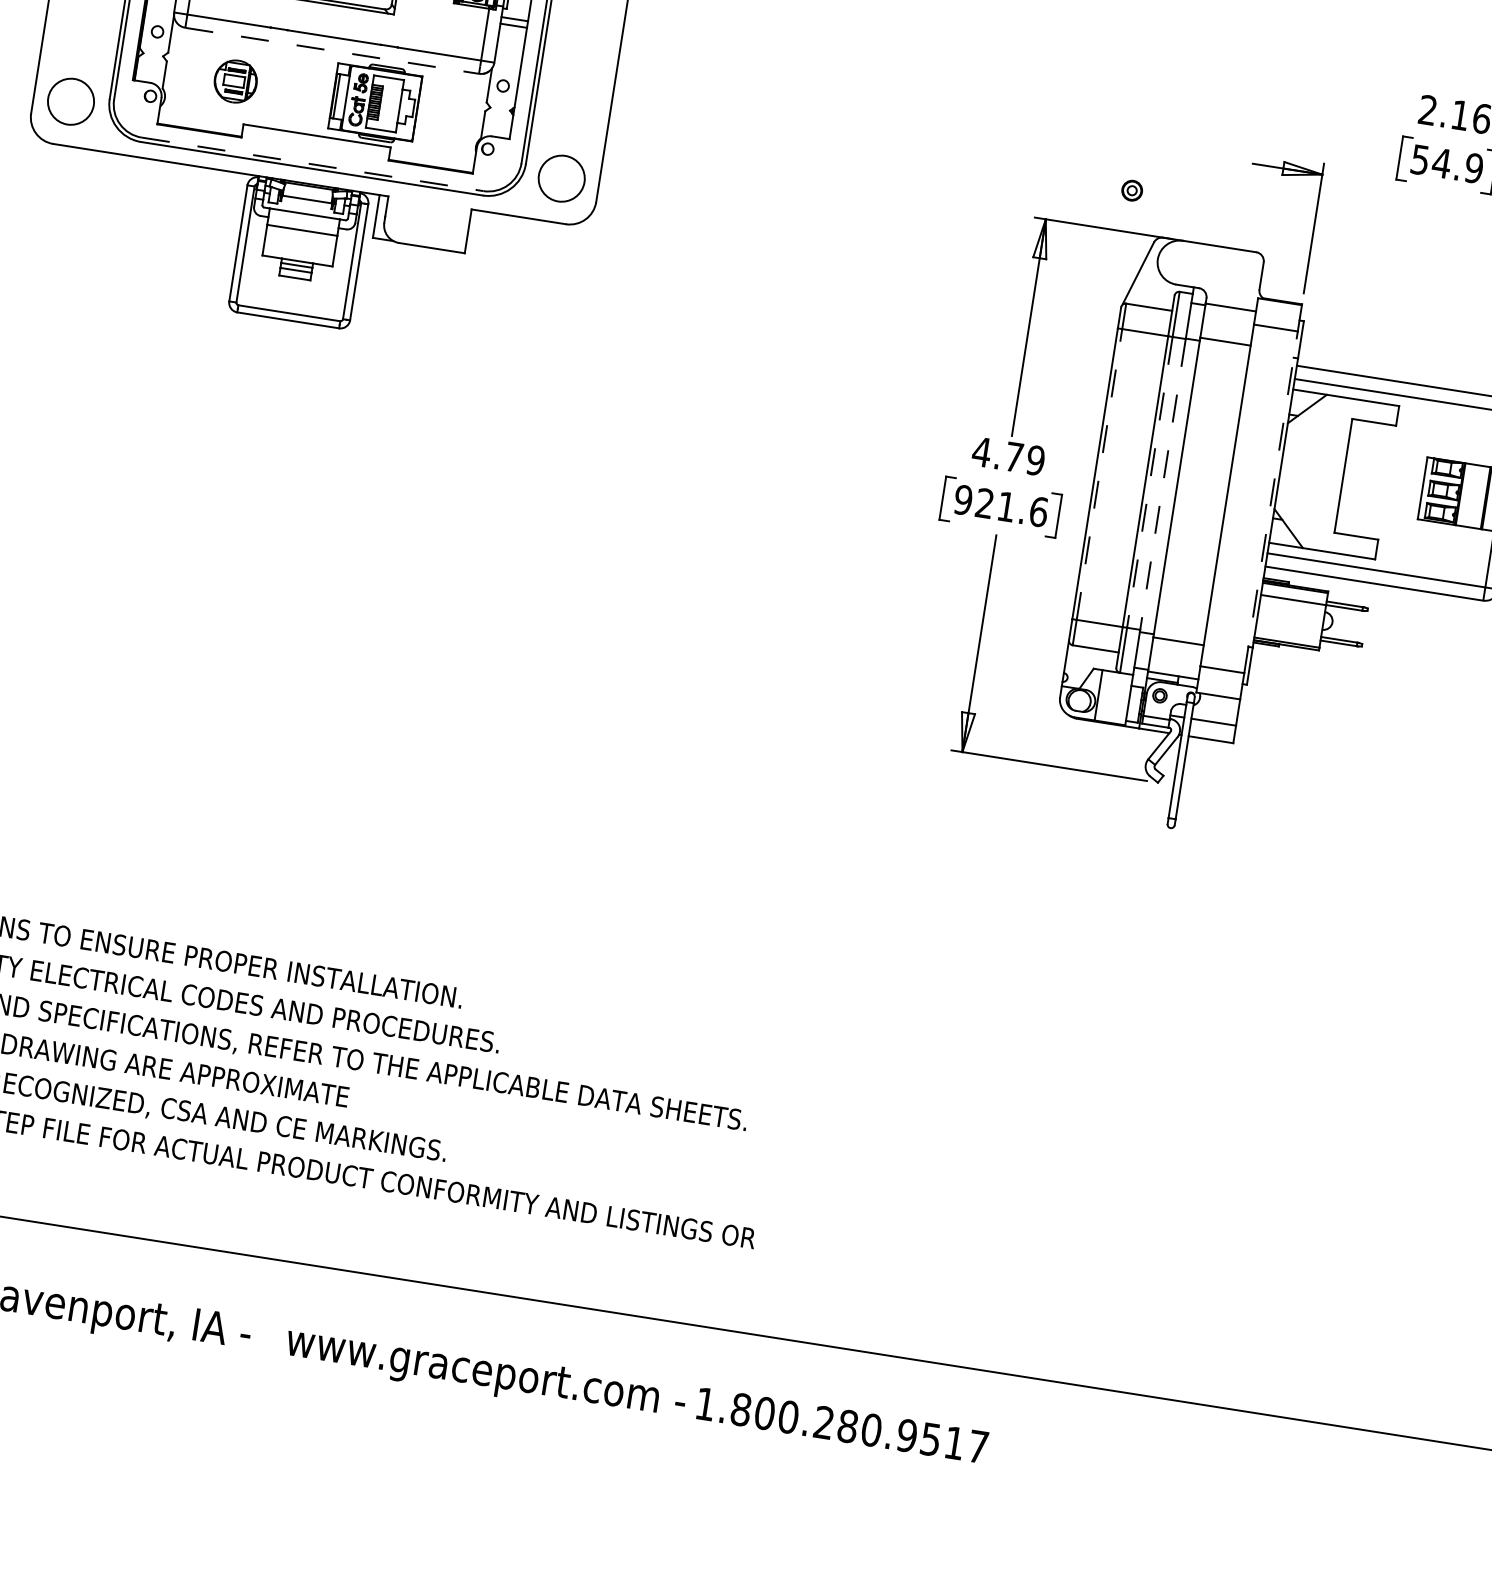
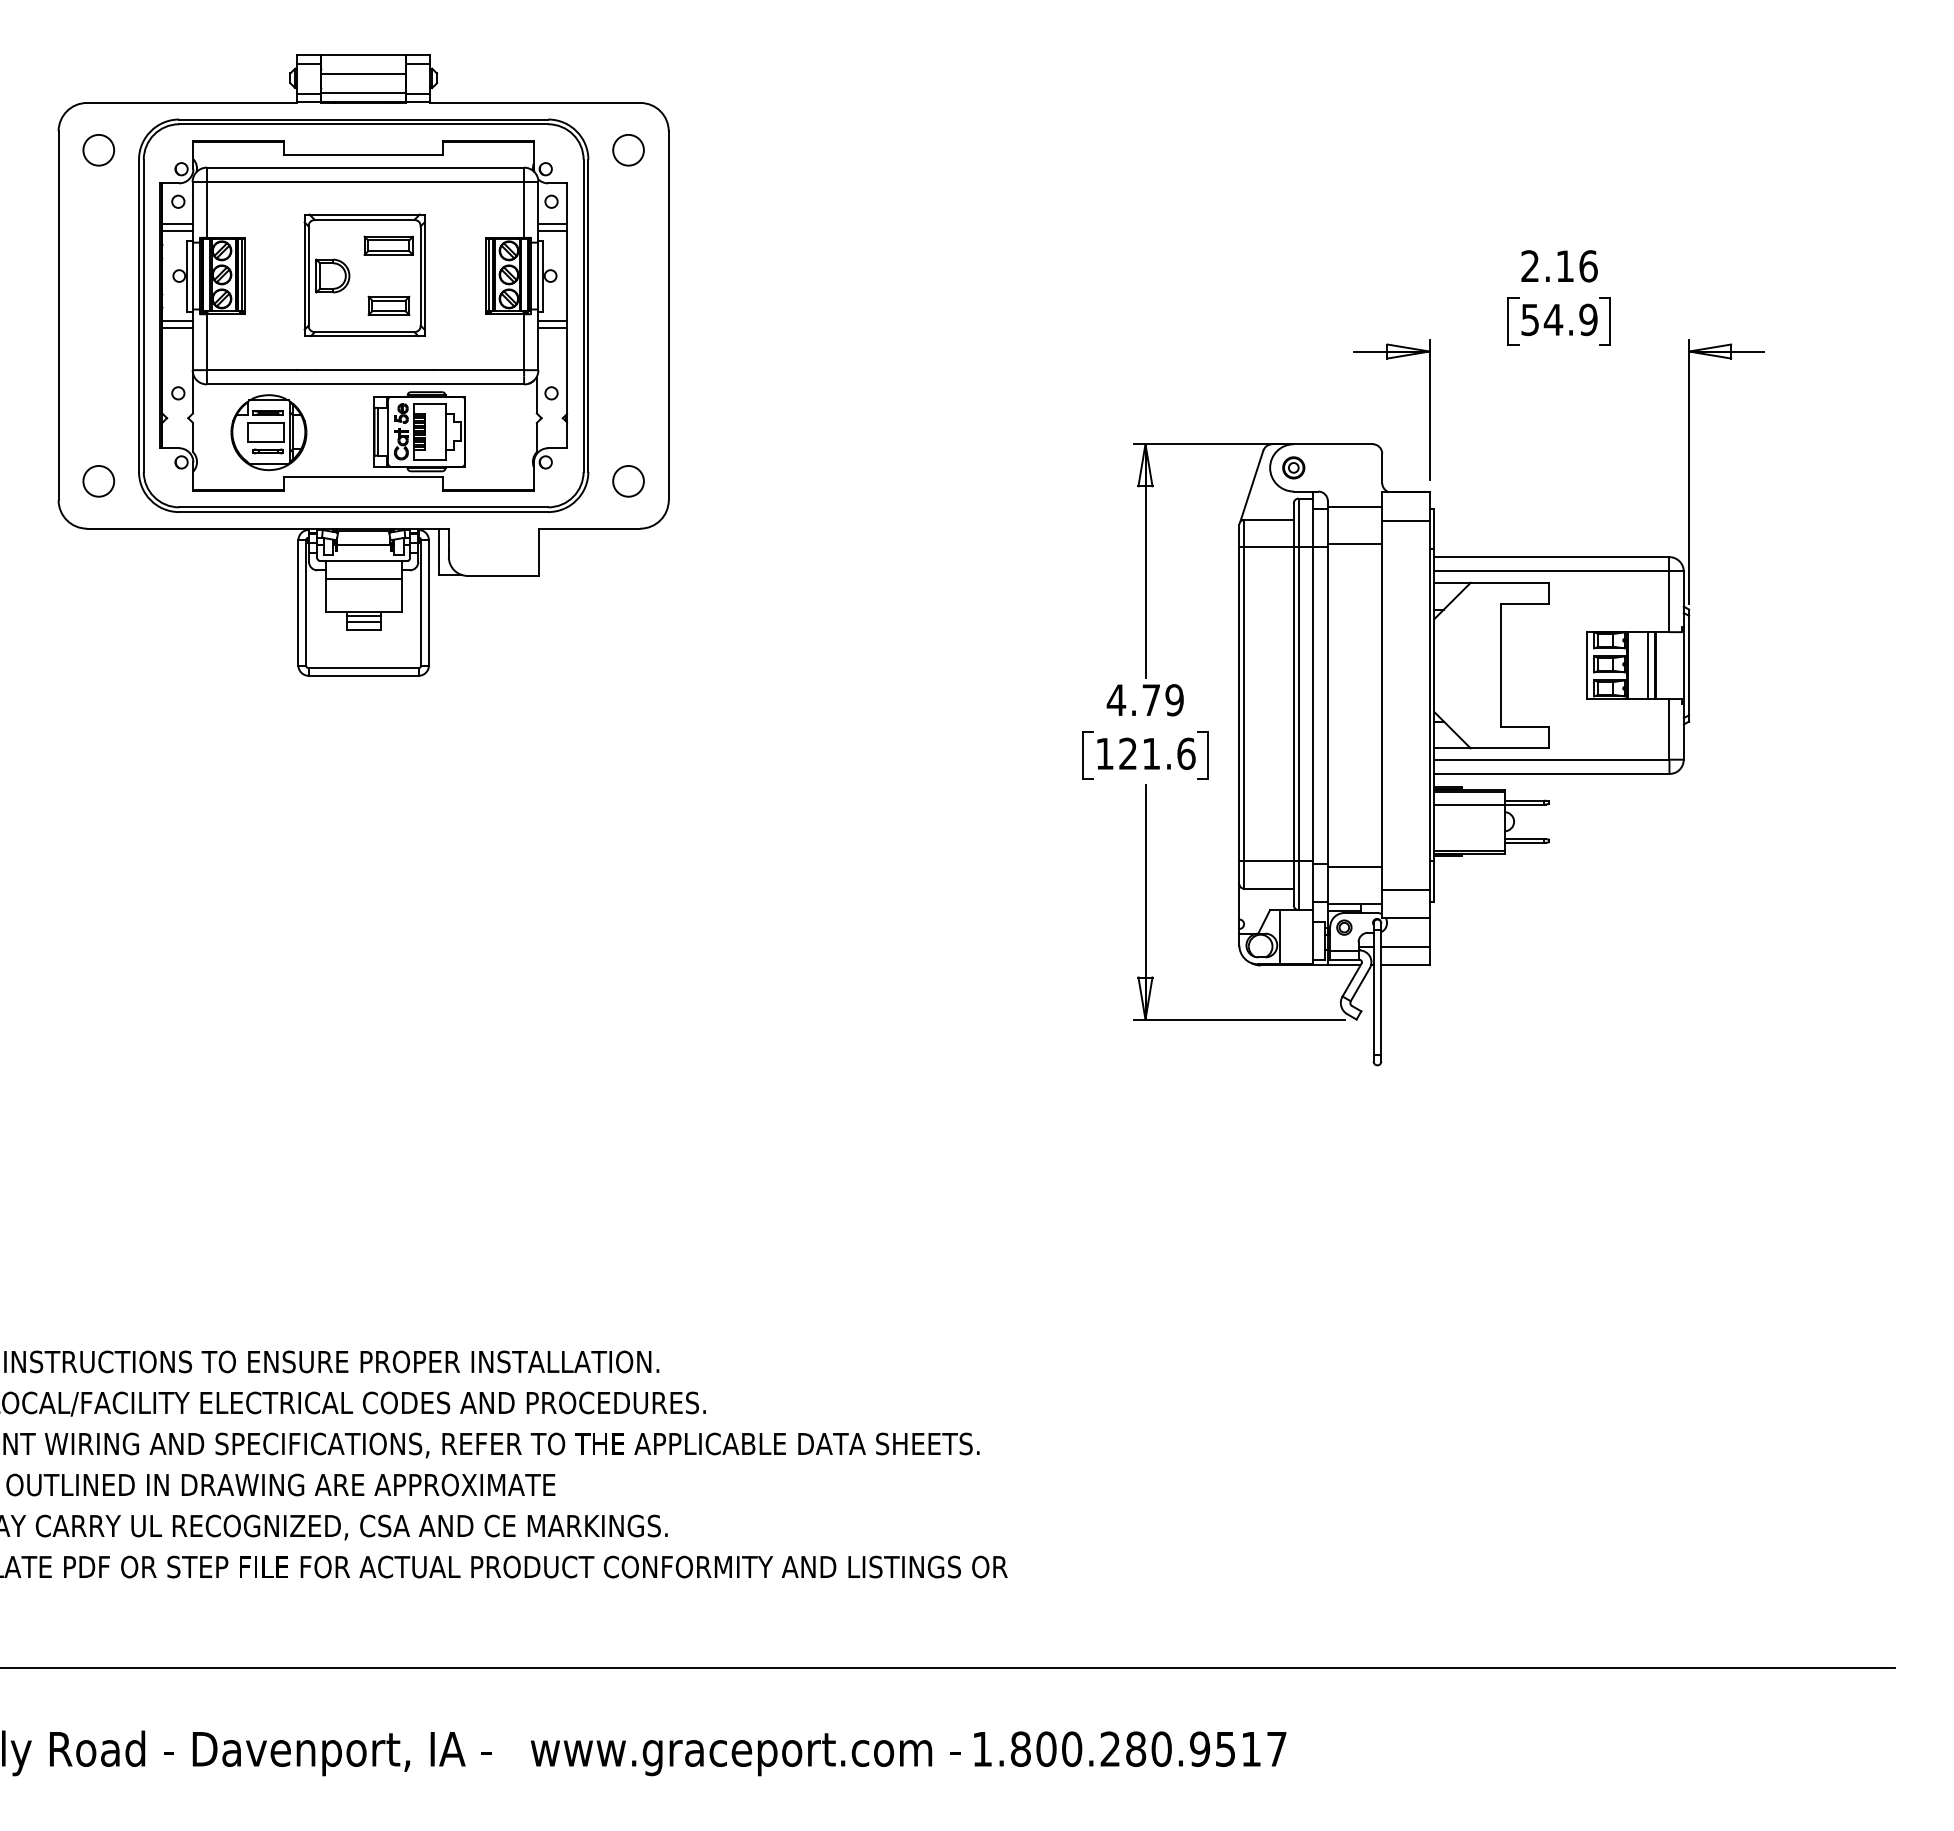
line: (332, 50) -> (365, 384), dashed -> solid
part: (235, 81) -> (268, 432), size x1.67
circle: (70, 101) -> (98, 481), size x0.62
line: (313, 164) -> (364, 507), dashed -> solid
circle: (561, 177) -> (628, 480), size x0.62
part: (1132, 190) -> (1293, 467), moved
line: (1099, 473) -> (1244, 703), dashed -> solid
line: (1149, 482) -> (1298, 704), dashed -> solid
line: (1162, 484) -> (1312, 704), dashed -> solid
line: (1478, 497) -> (1647, 665), added
text: (963, 499) -> (1104, 753), 921.6 -> 121.6
line: (1271, 501) -> (1429, 704), dashed -> solid

